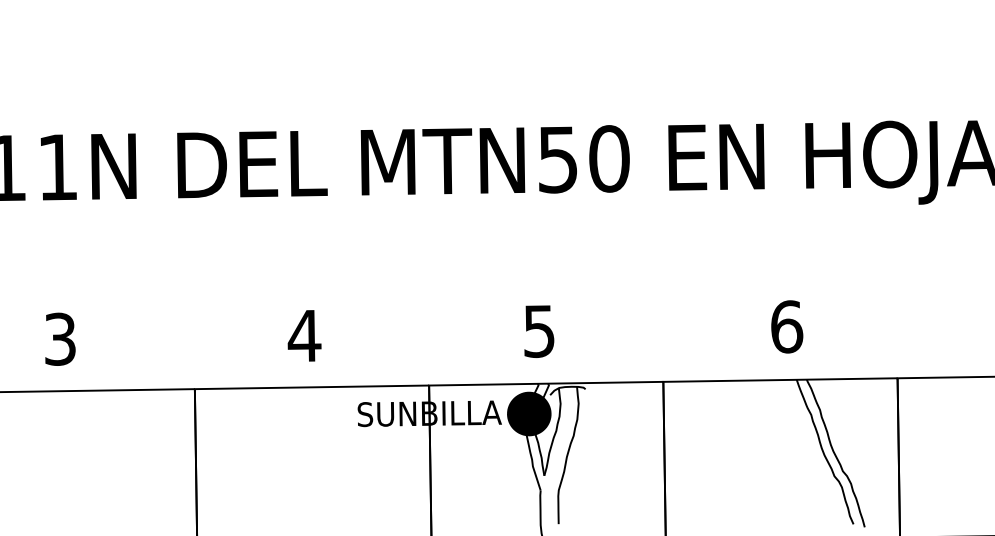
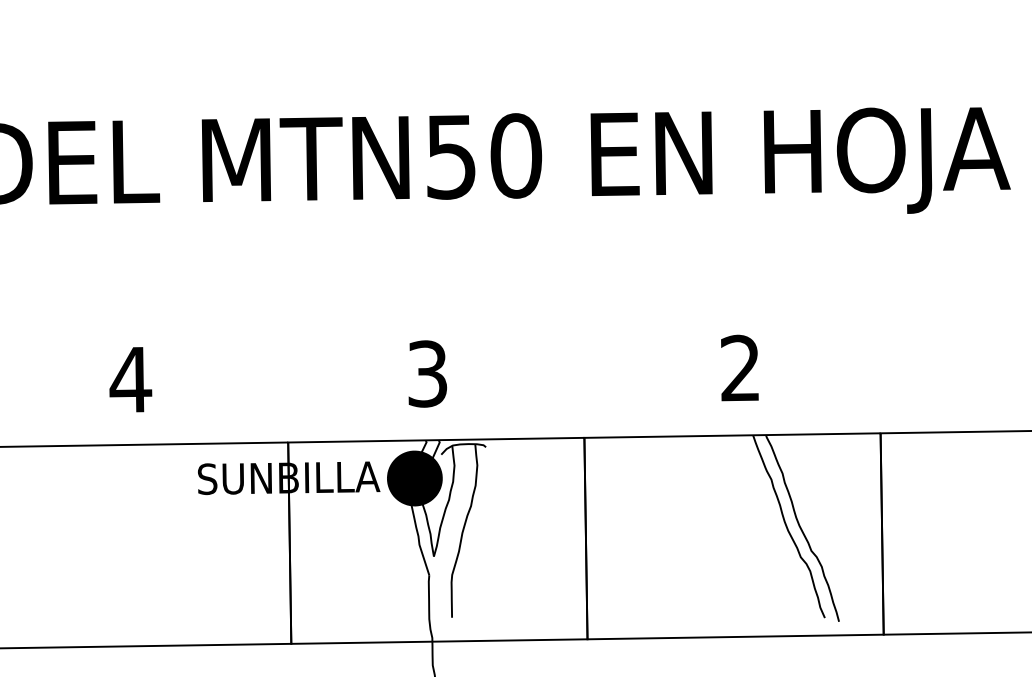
text: (787, 326) -> (741, 367), 6 -> 2
text: (539, 330) -> (427, 372), 5 -> 3

